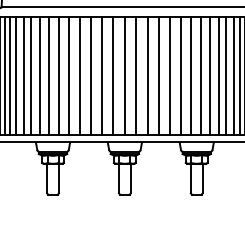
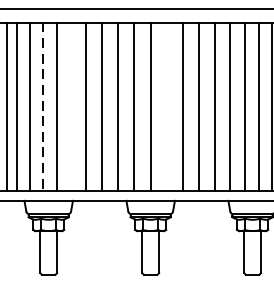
line: (68, 75) -> (70, 105), removed
line: (136, 75) -> (167, 105), removed
line: (48, 76) -> (42, 107), solid -> dashed

